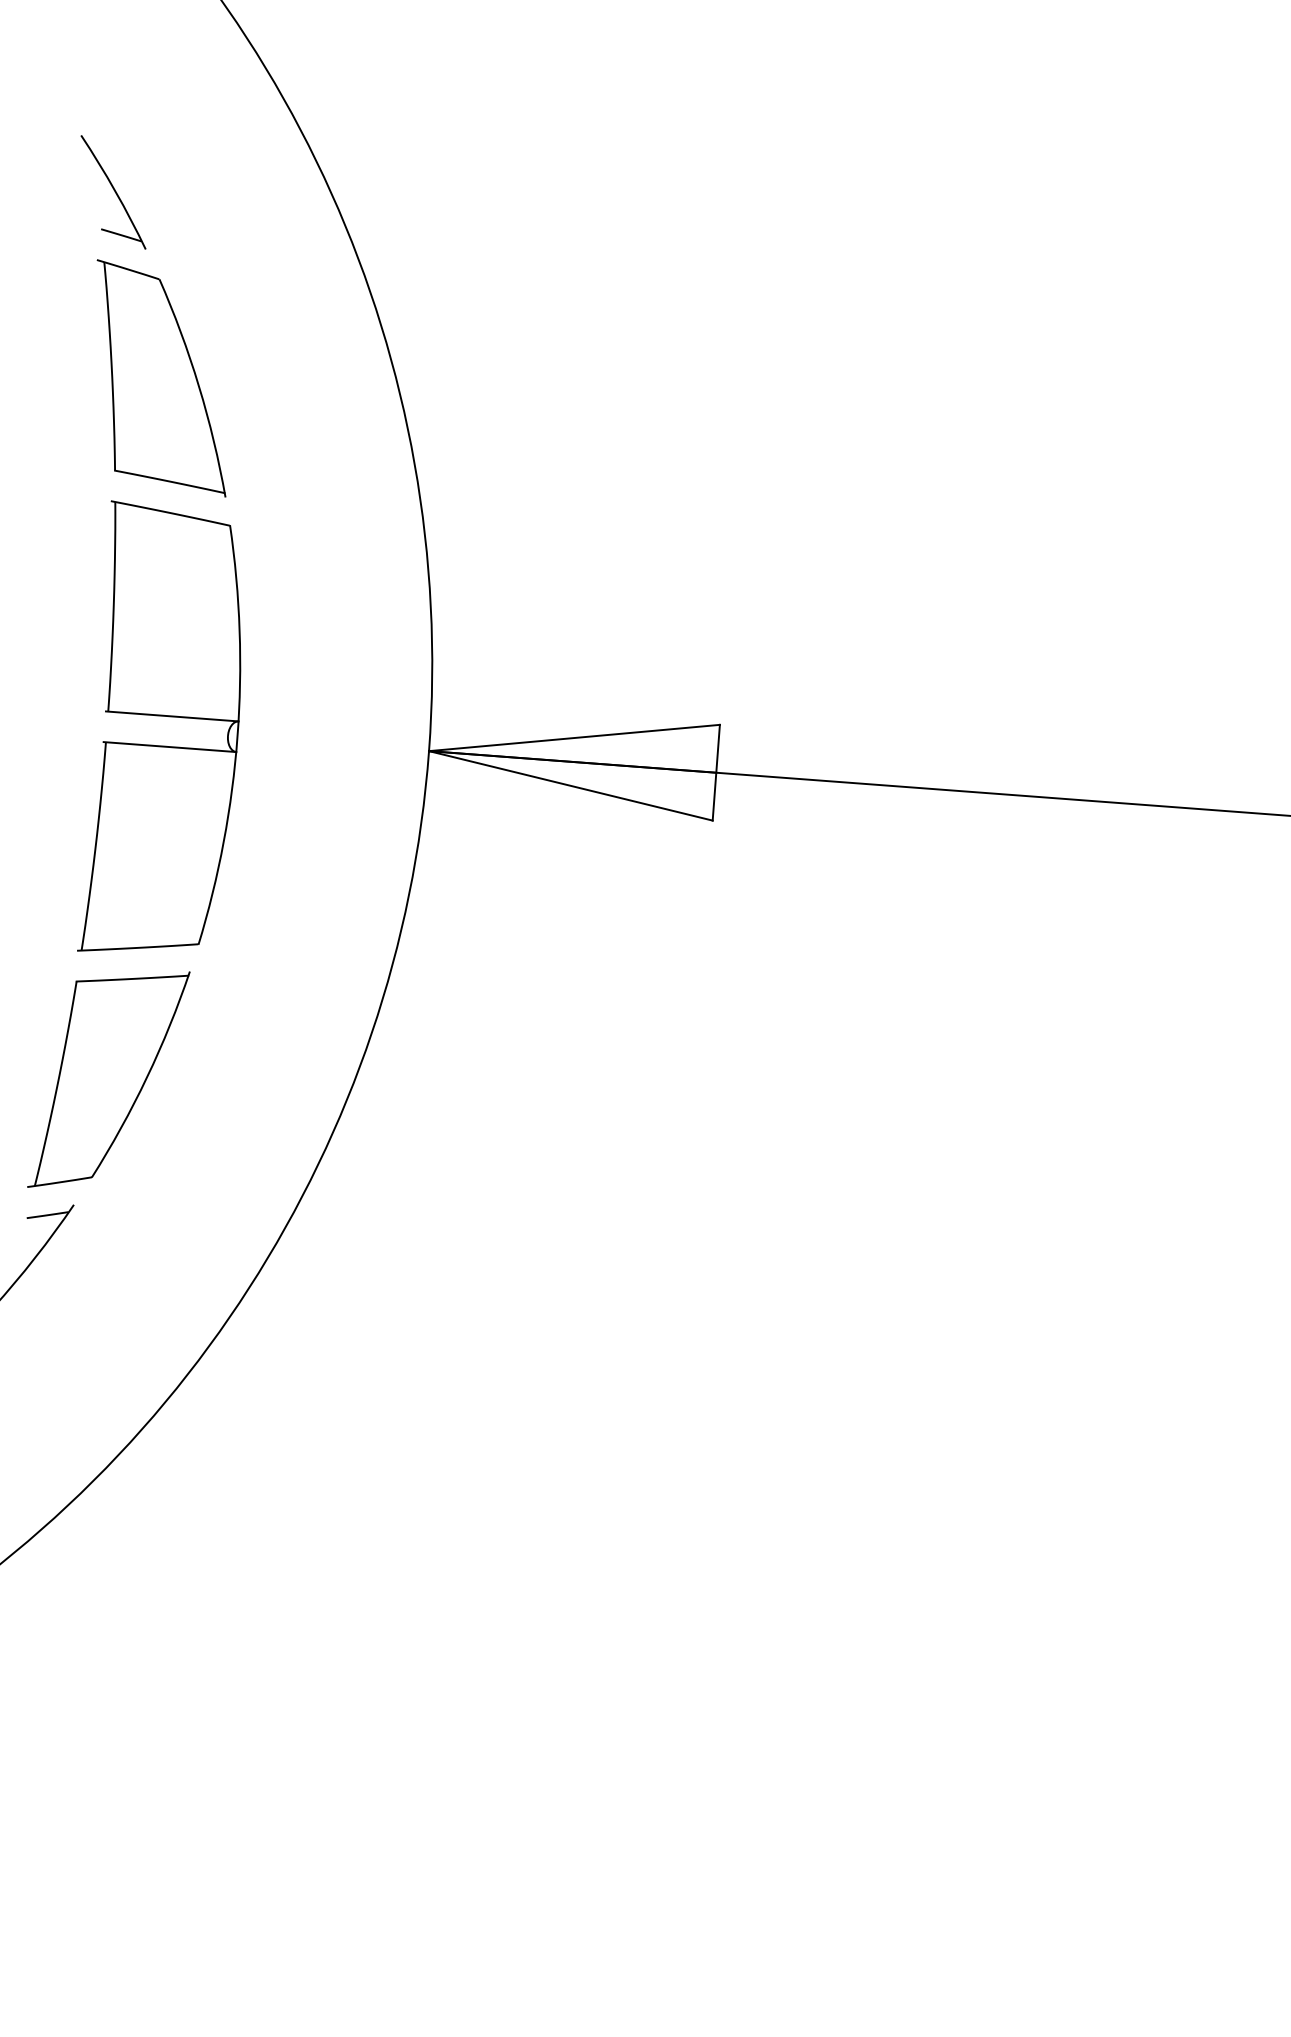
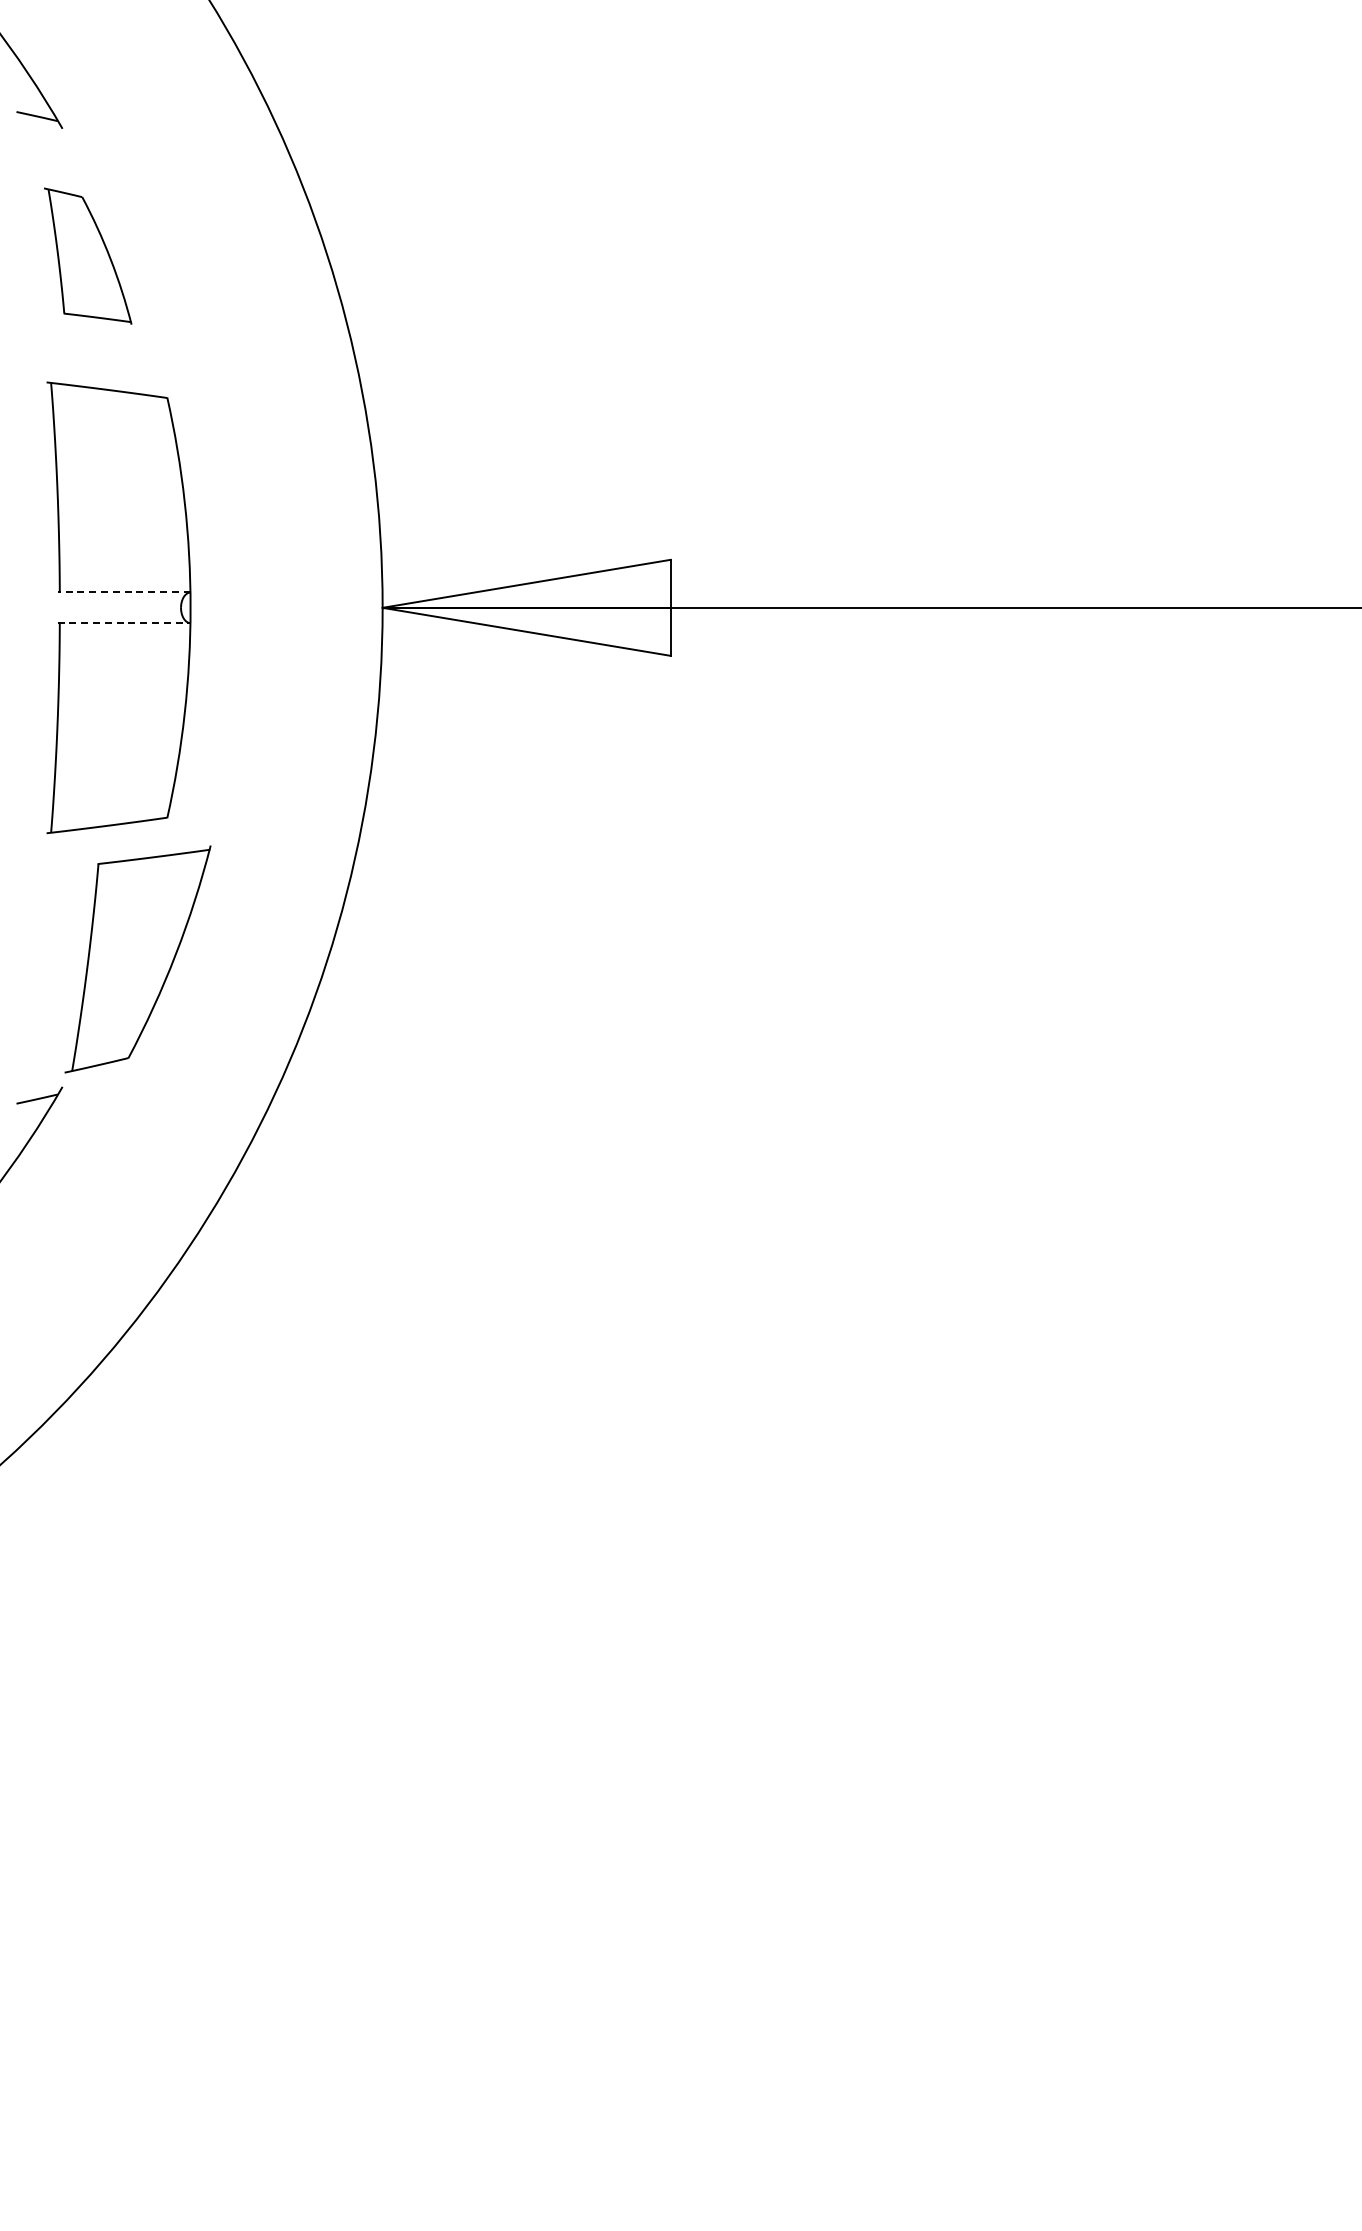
part: (161, 378) -> (87, 256), size x0.6
line: (172, 716) -> (124, 592), solid -> dashed
line: (170, 747) -> (124, 623), solid -> dashed
part: (108, 1079) -> (137, 959), moved

